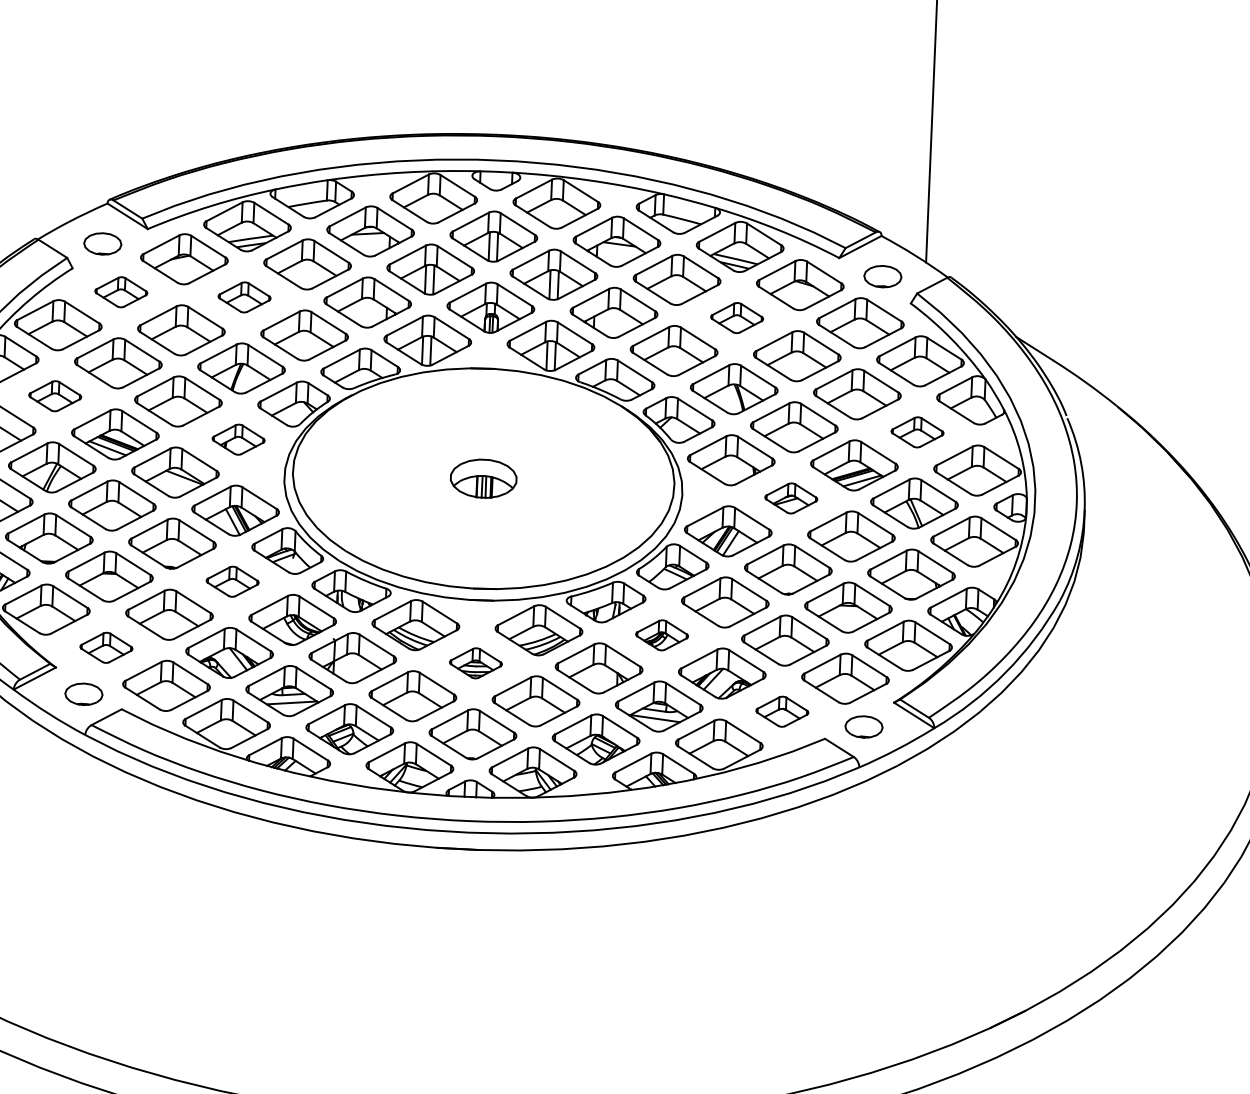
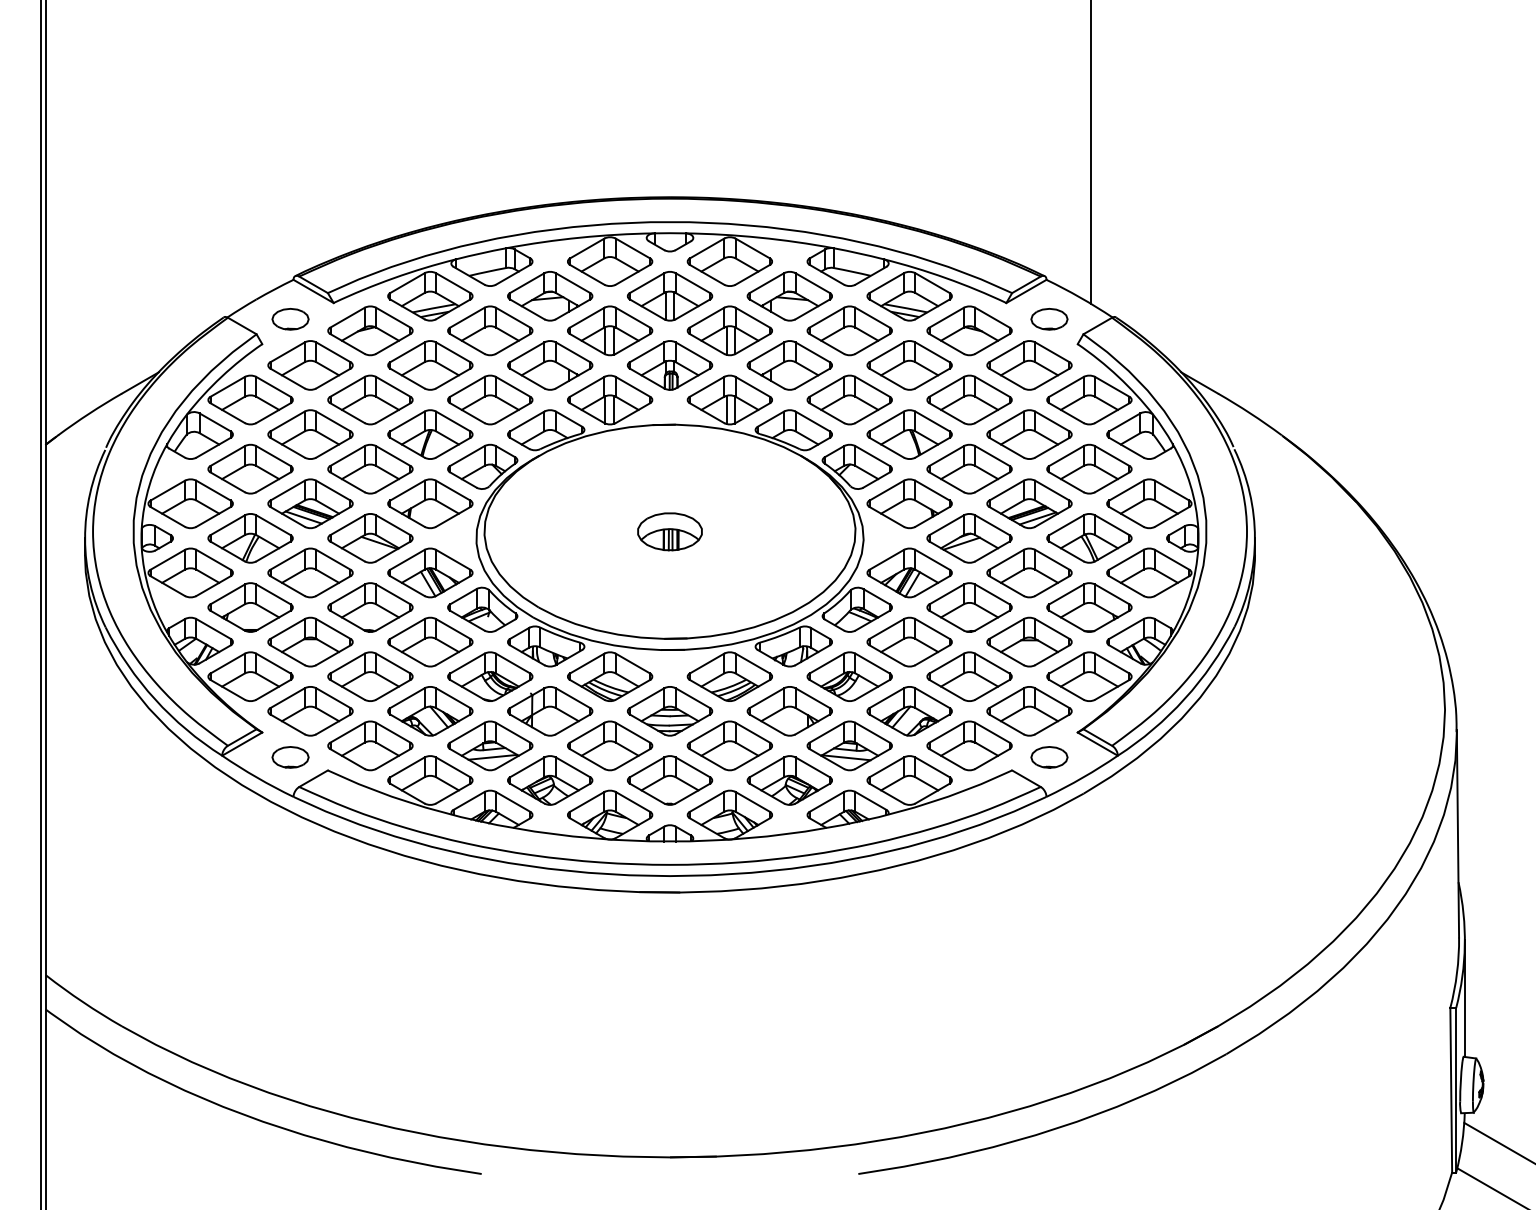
part: (121, 292) -> (310, 365), size x1.67
part: (244, 297) -> (430, 365), size x1.67
part: (737, 318) -> (909, 365), size x1.67
part: (55, 395) -> (250, 468), size x1.67
part: (917, 431) -> (1089, 468), size x1.67
part: (238, 439) -> (430, 503), size x1.67
part: (791, 498) -> (969, 538), size x1.67
part: (232, 581) -> (430, 641), size x1.67
part: (661, 635) -> (849, 676), size x1.67
part: (106, 647) -> (310, 711), size x1.67
part: (475, 663) -> (669, 711), size x1.67
part: (782, 711) -> (969, 745), size x1.67

